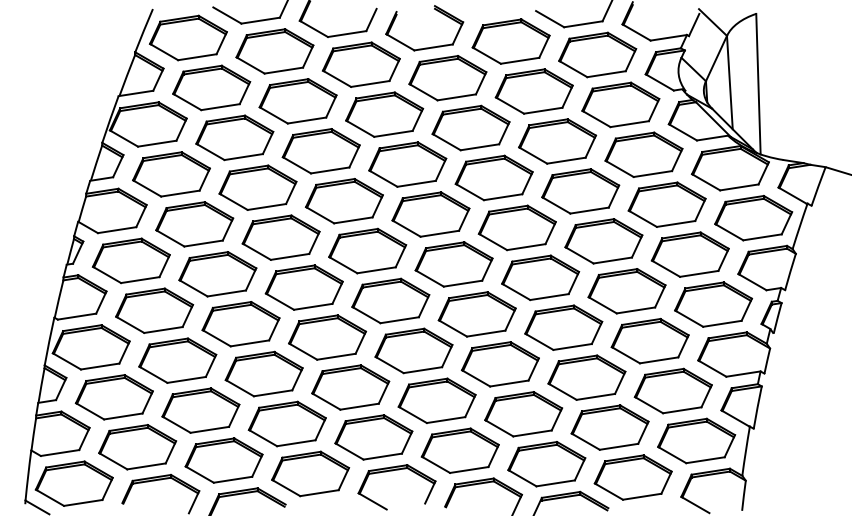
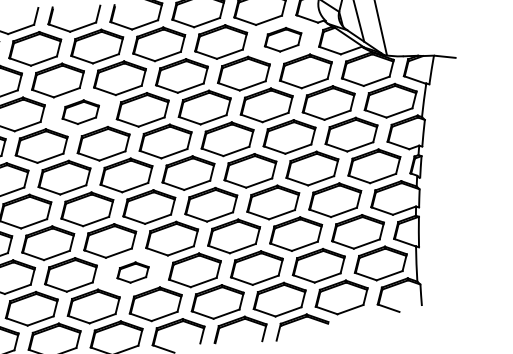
part: (620, 104) -> (282, 39), size x0.7
part: (320, 151) -> (80, 112), size x0.7
part: (350, 387) -> (132, 272), size x0.6

